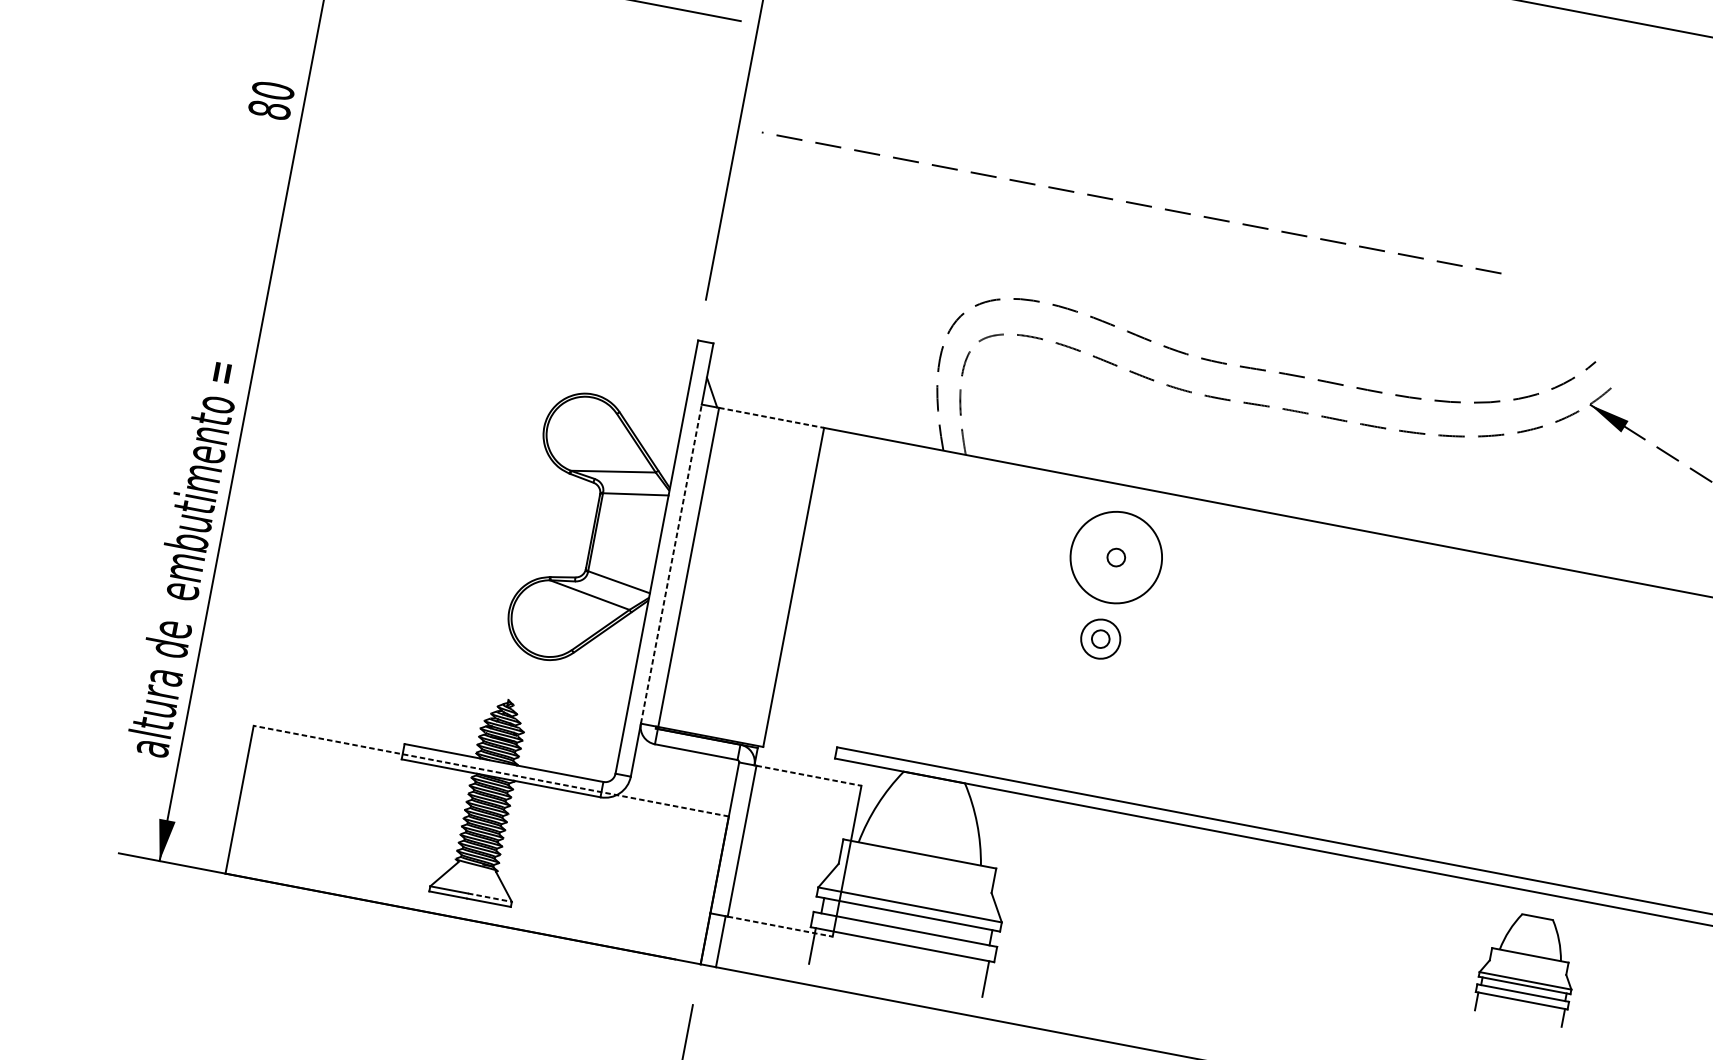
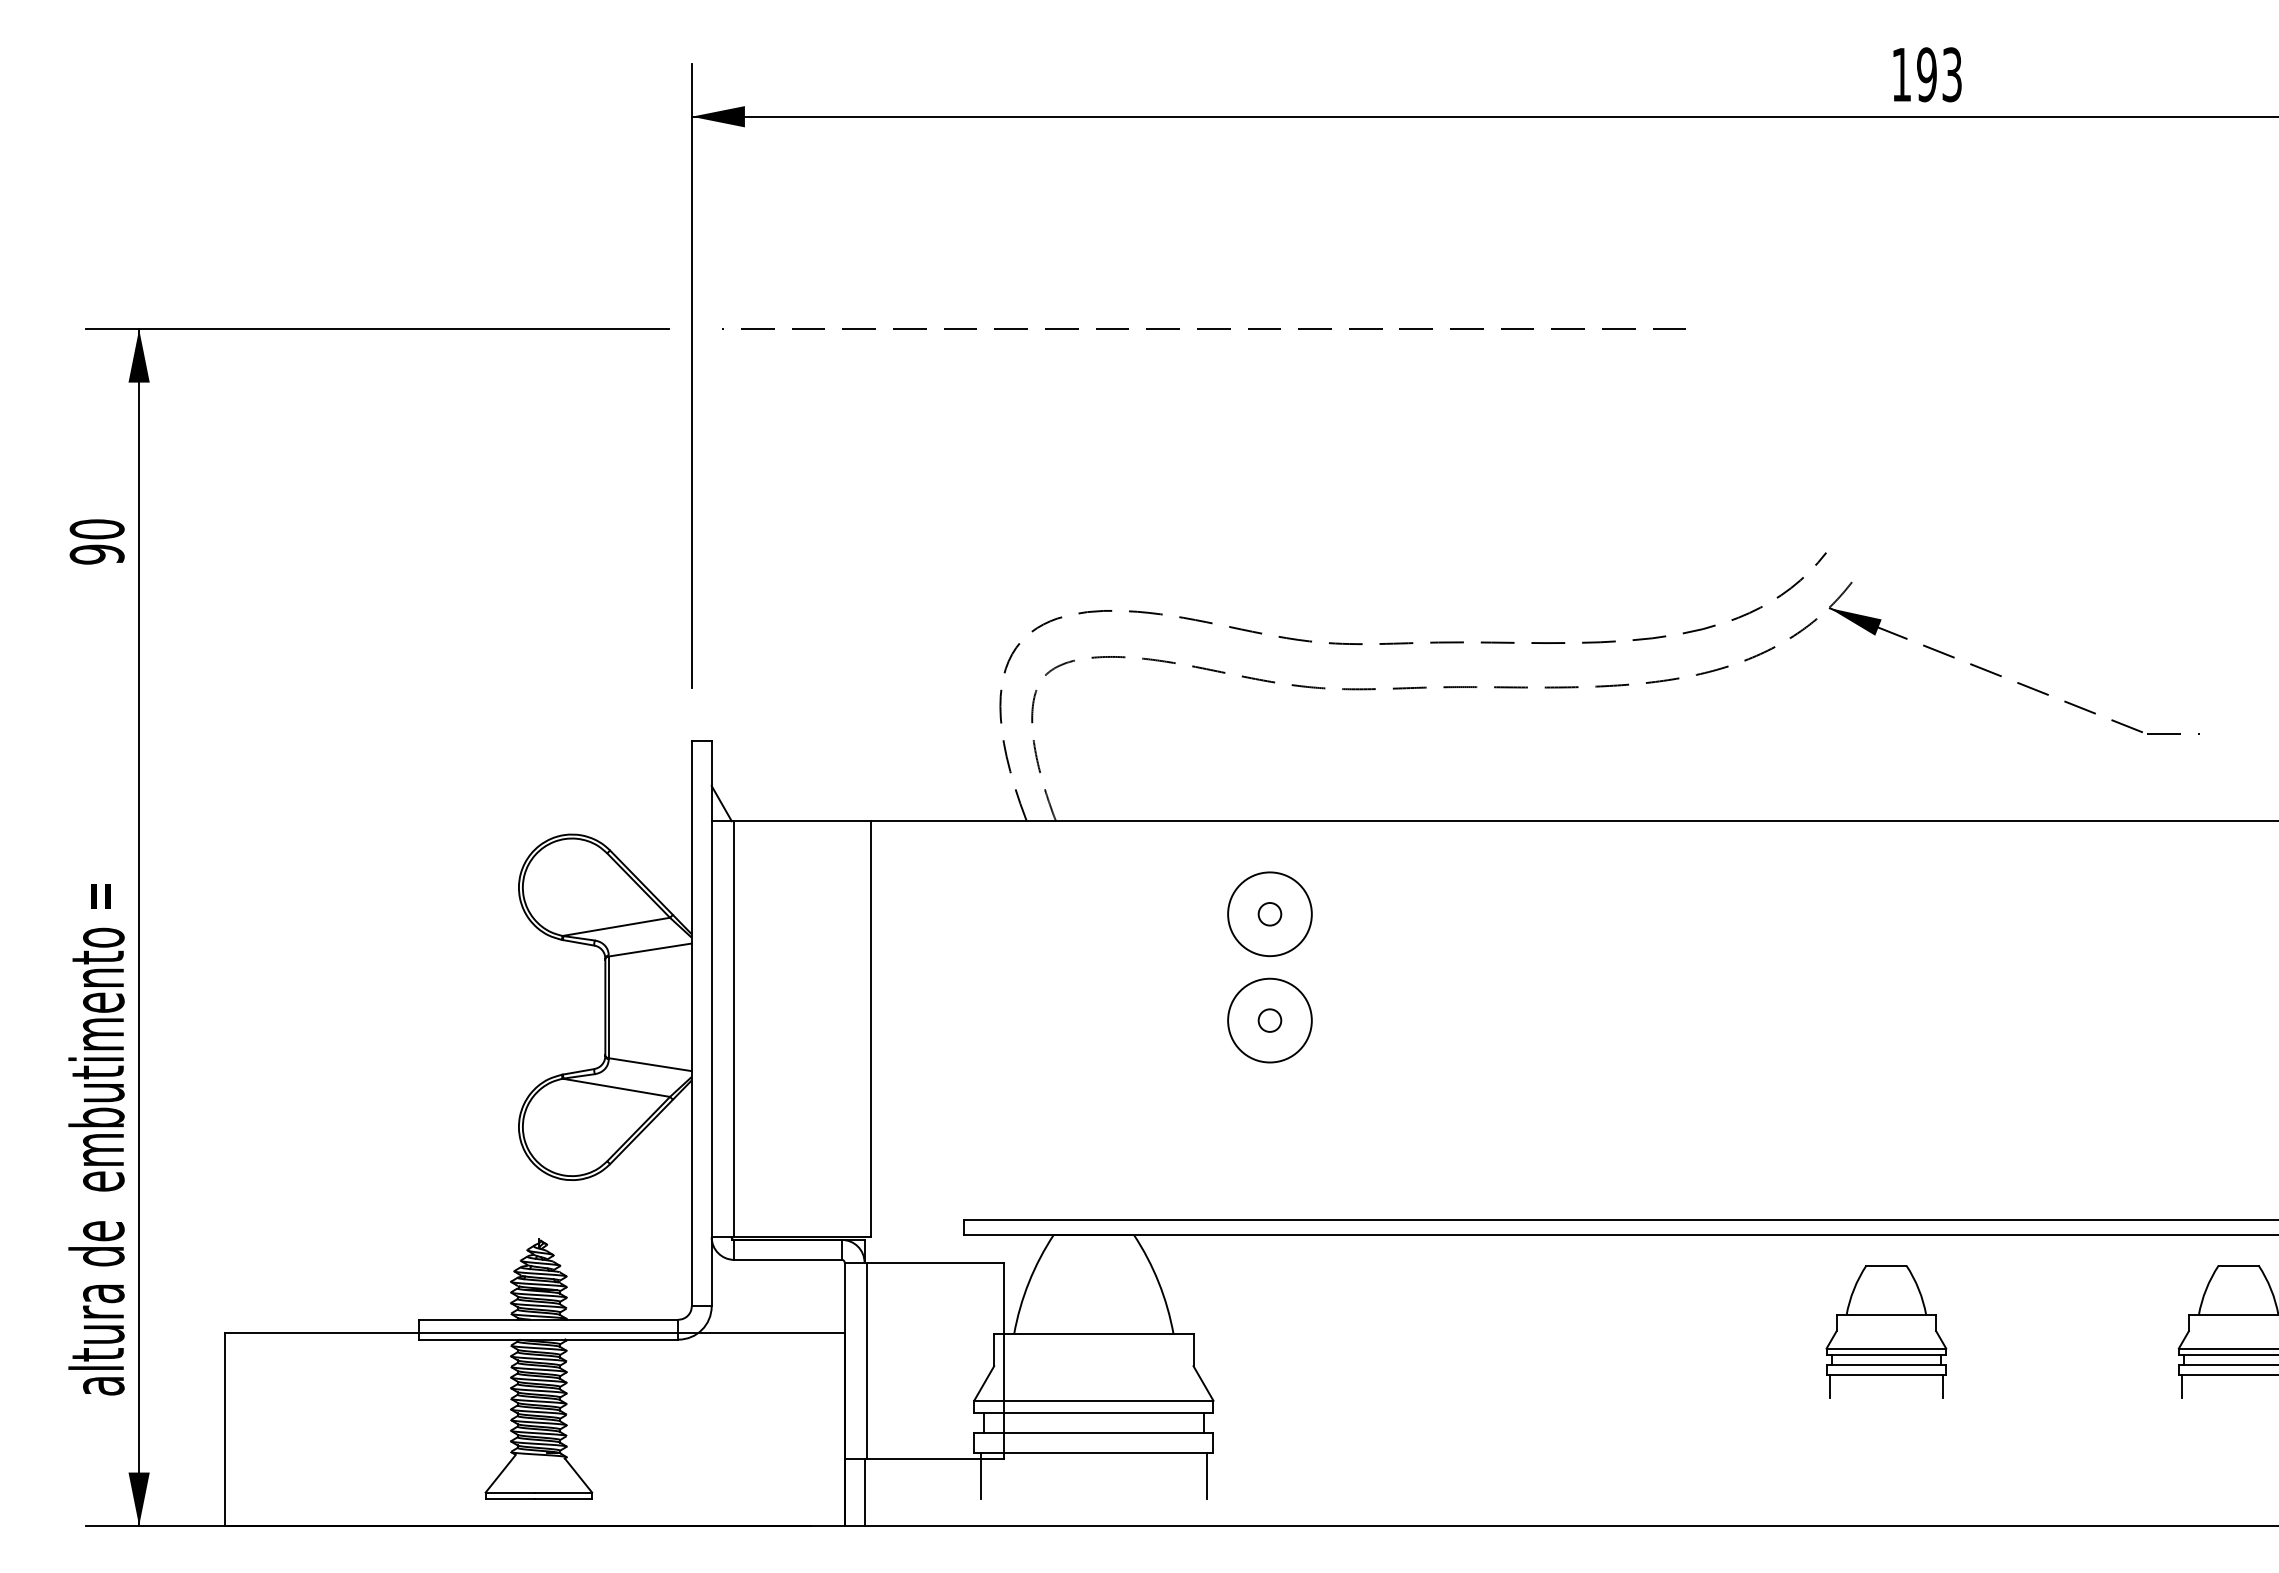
text: (269, 110) -> (96, 554), 80 -> 90
line: (1131, 202) -> (1203, 328), moved
line: (772, 418) -> (803, 821), dashed -> solid
circle: (1115, 557) -> (1269, 914), size x0.71
line: (671, 563) -> (711, 1028), dashed -> solid
circle: (1100, 638) -> (1269, 1020), size x1.67
line: (490, 771) -> (534, 1333), dashed -> solid
line: (809, 775) -> (936, 1262), dashed -> solid
line: (489, 897) -> (563, 1492), dashed -> solid
line: (780, 926) -> (936, 1459), dashed -> solid

